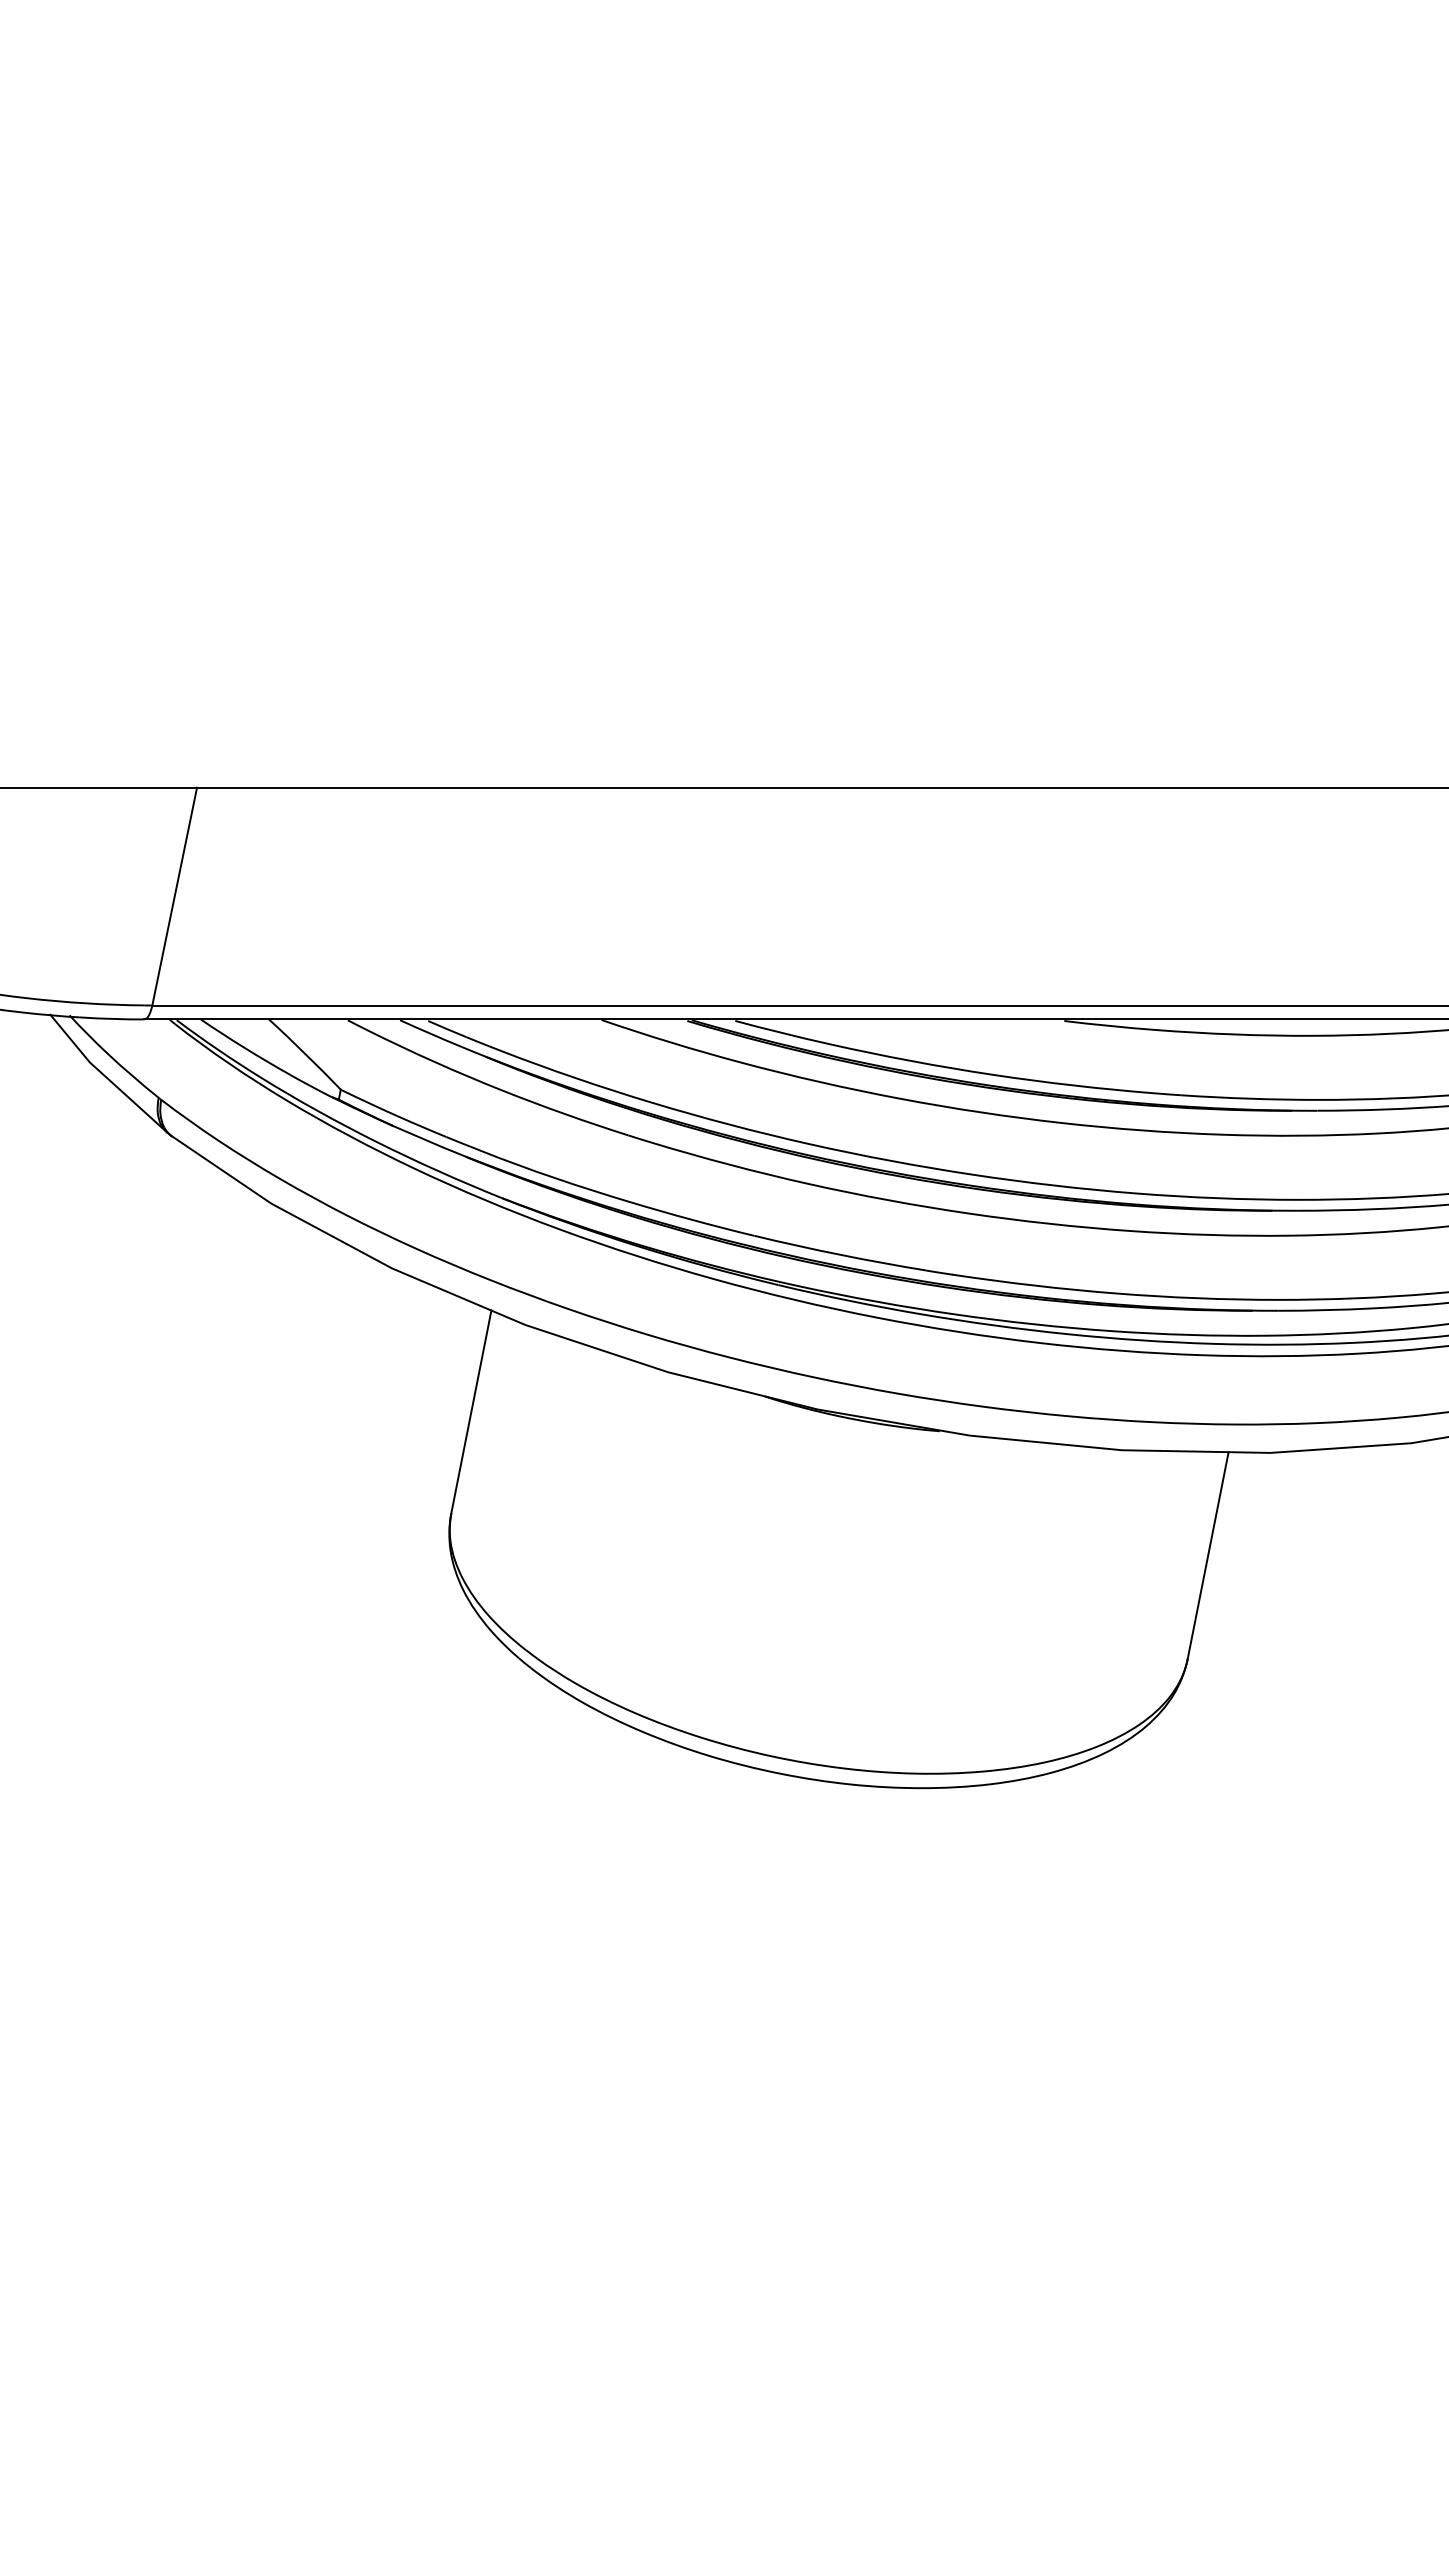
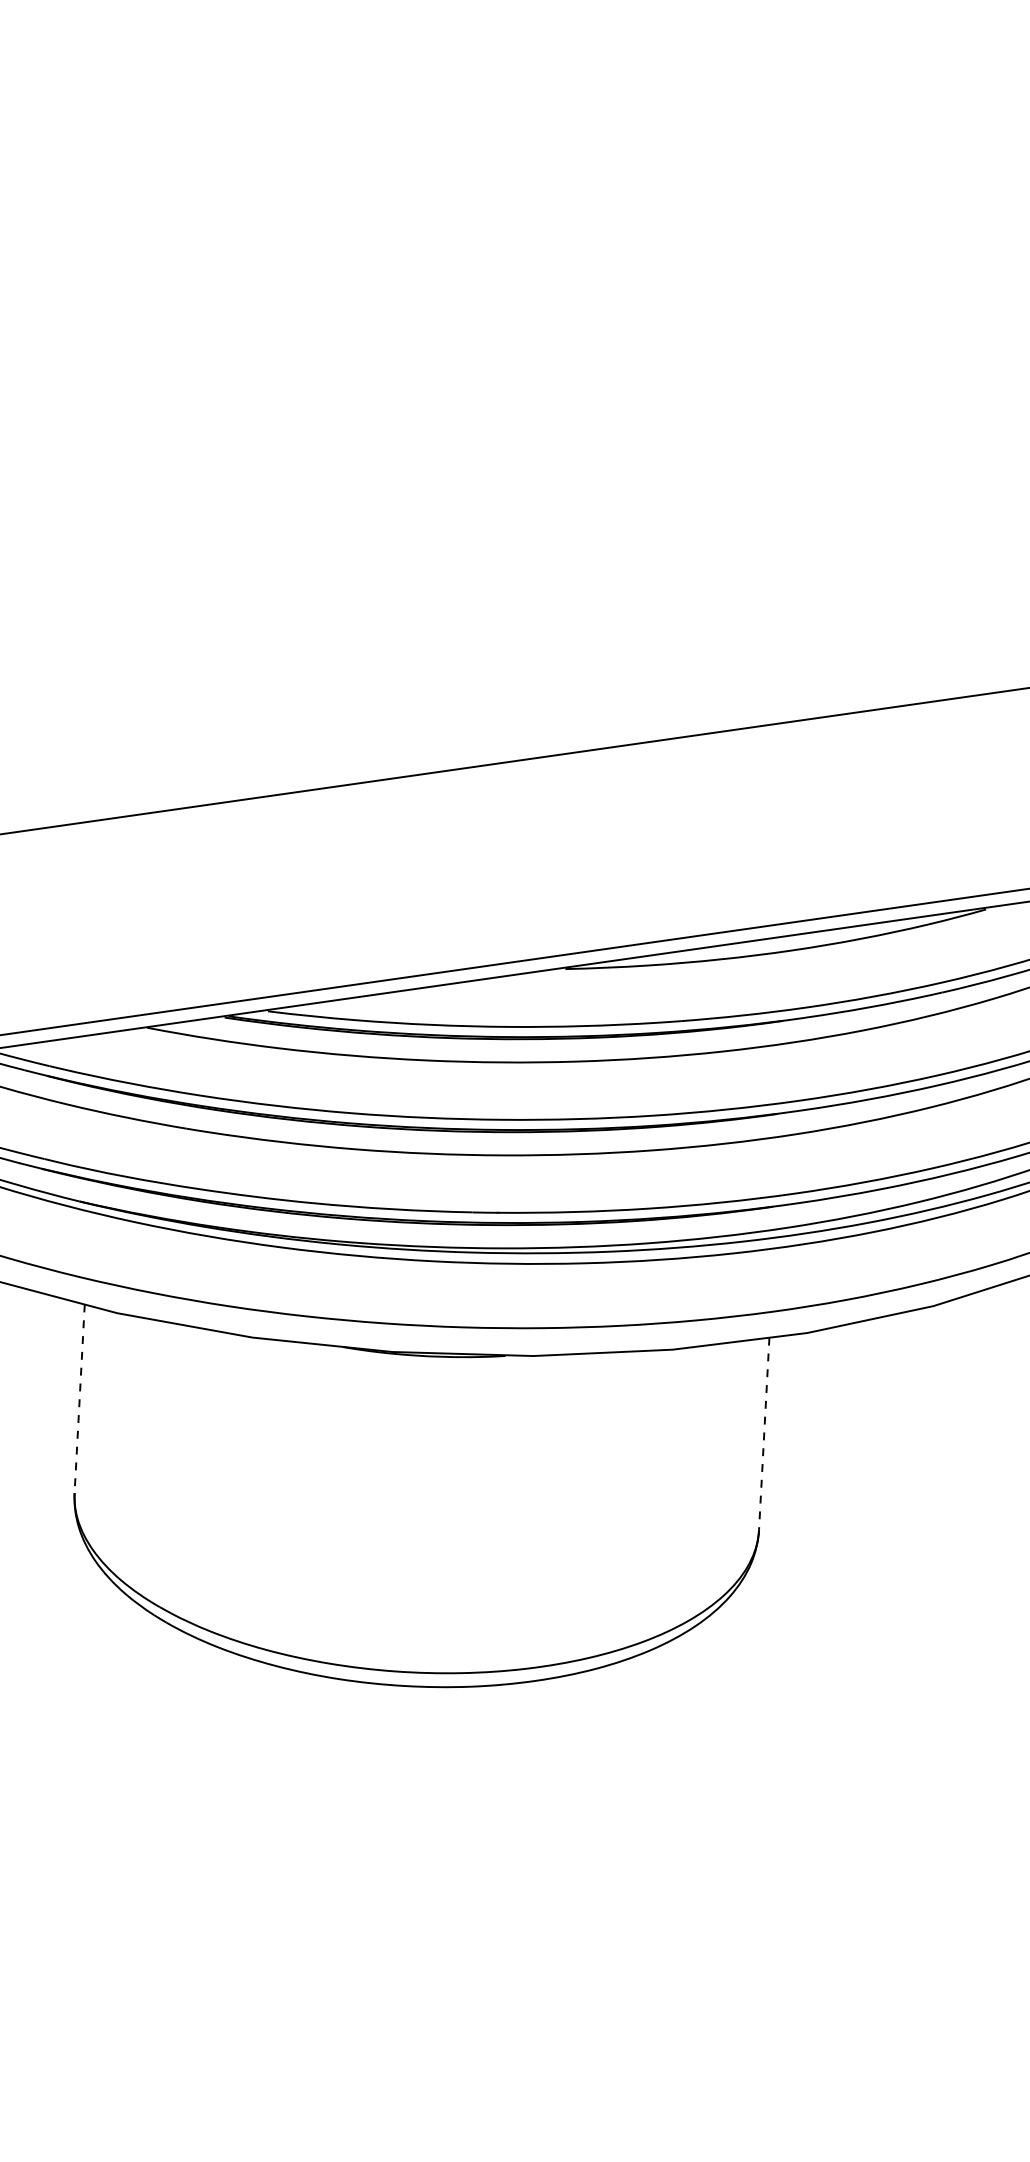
line: (471, 1412) -> (79, 1399), solid -> dashed
line: (1208, 1555) -> (764, 1433), solid -> dashed

